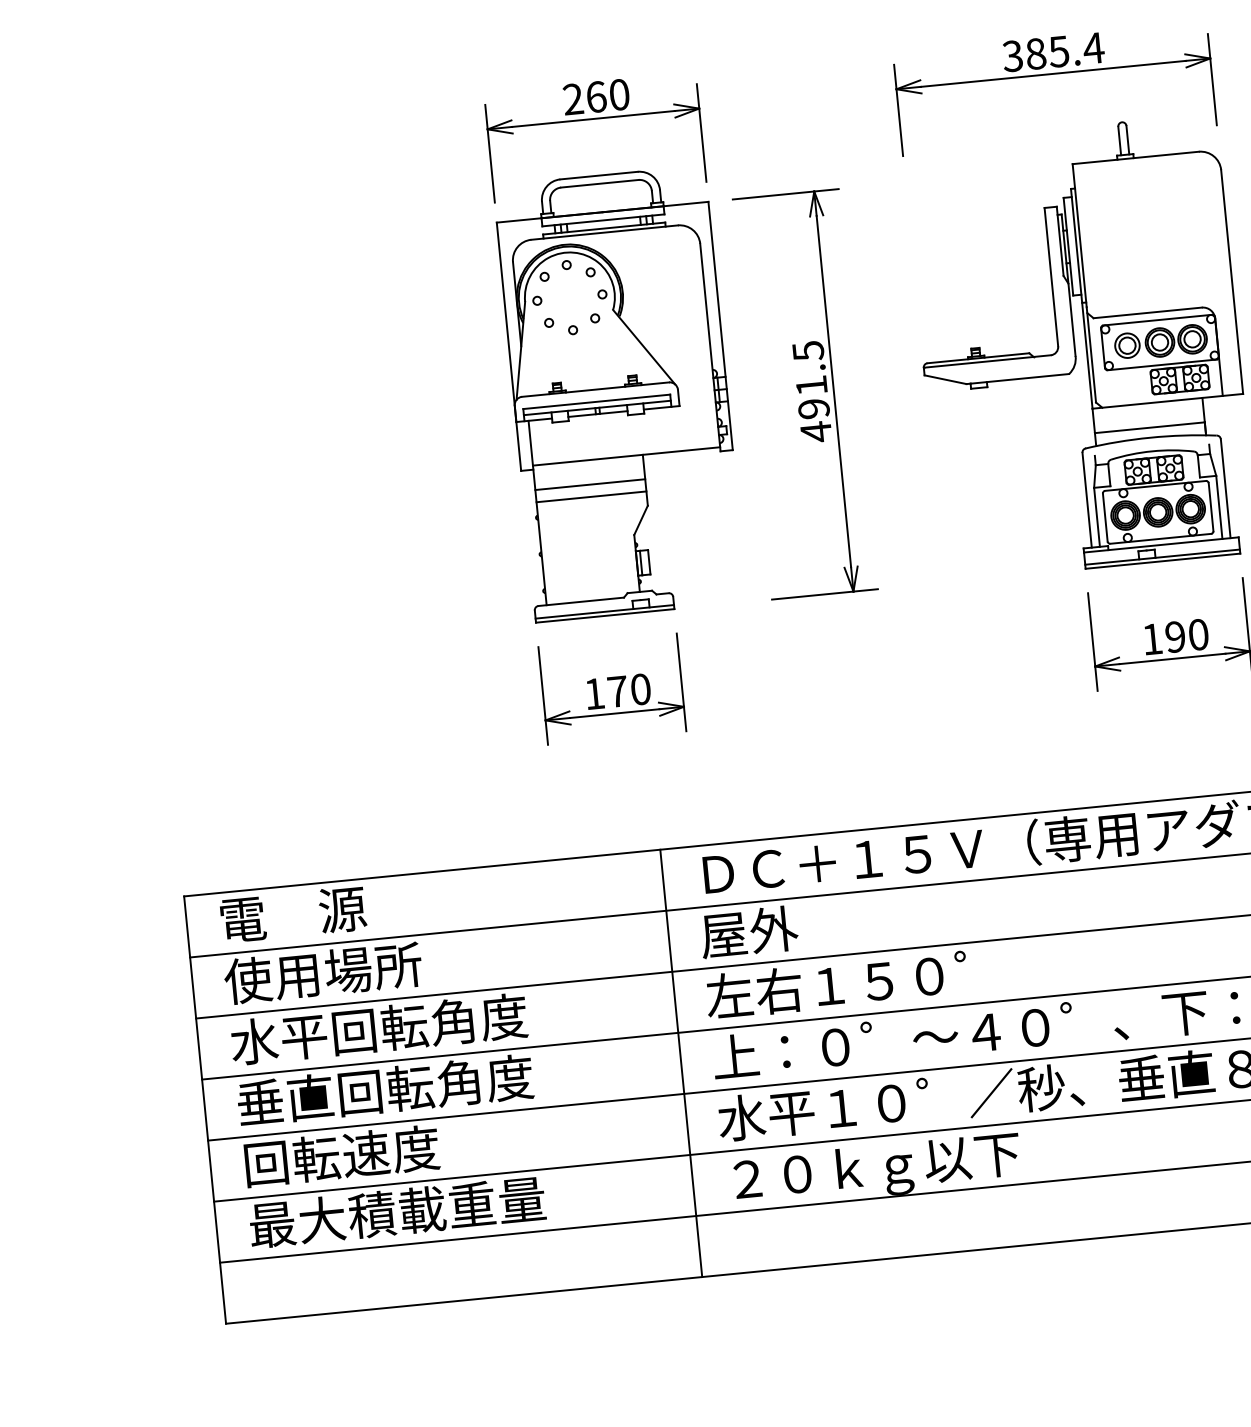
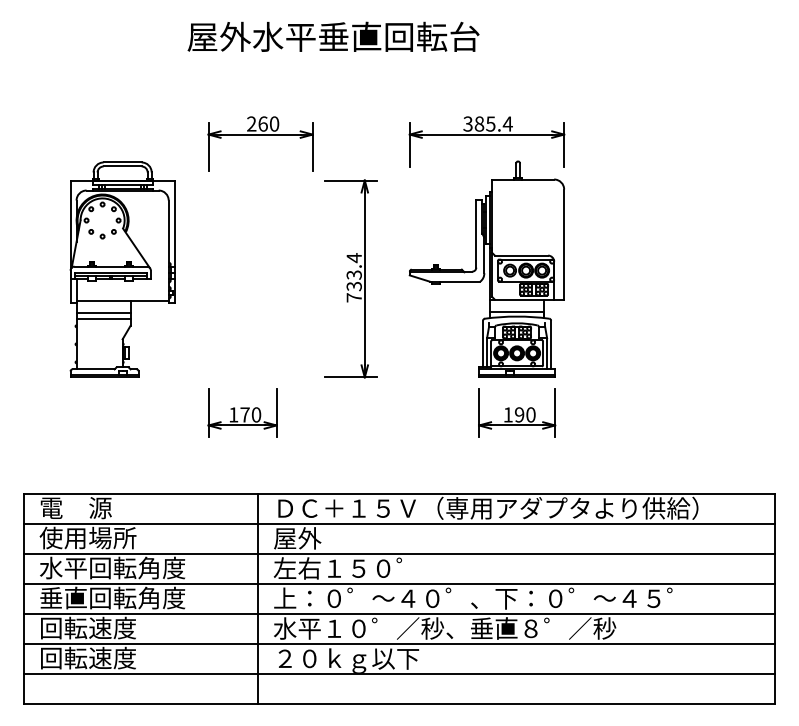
text: (810, 390) -> (353, 277), 491.5 -> 733.4
part: (620, 393) -> (122, 269), moved
text: (396, 1211) -> (112, 657), 最大積載重量 -> 回転速度

